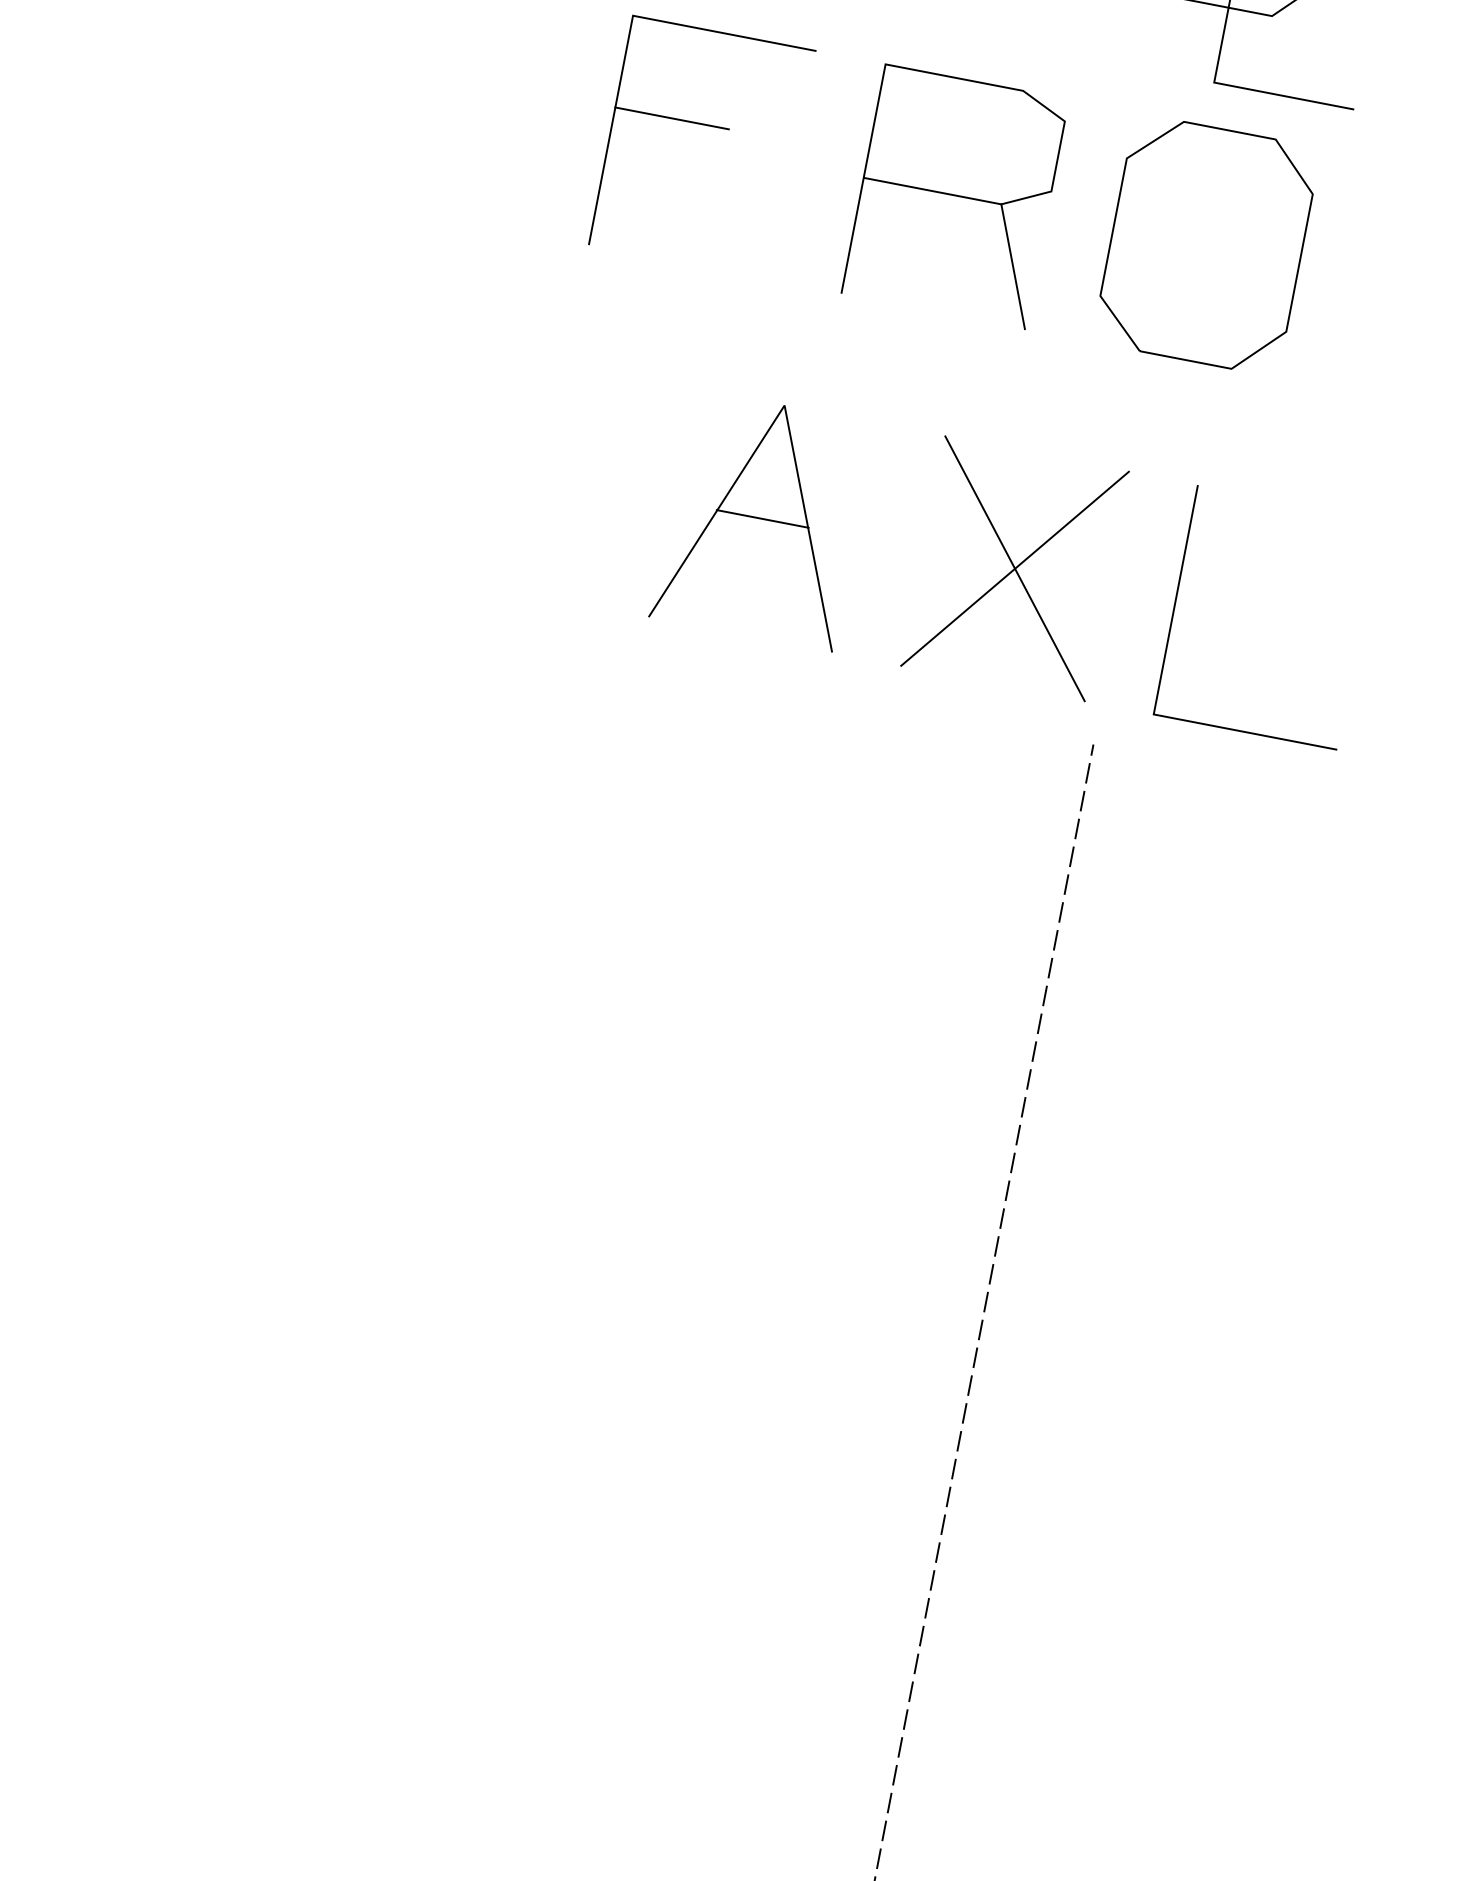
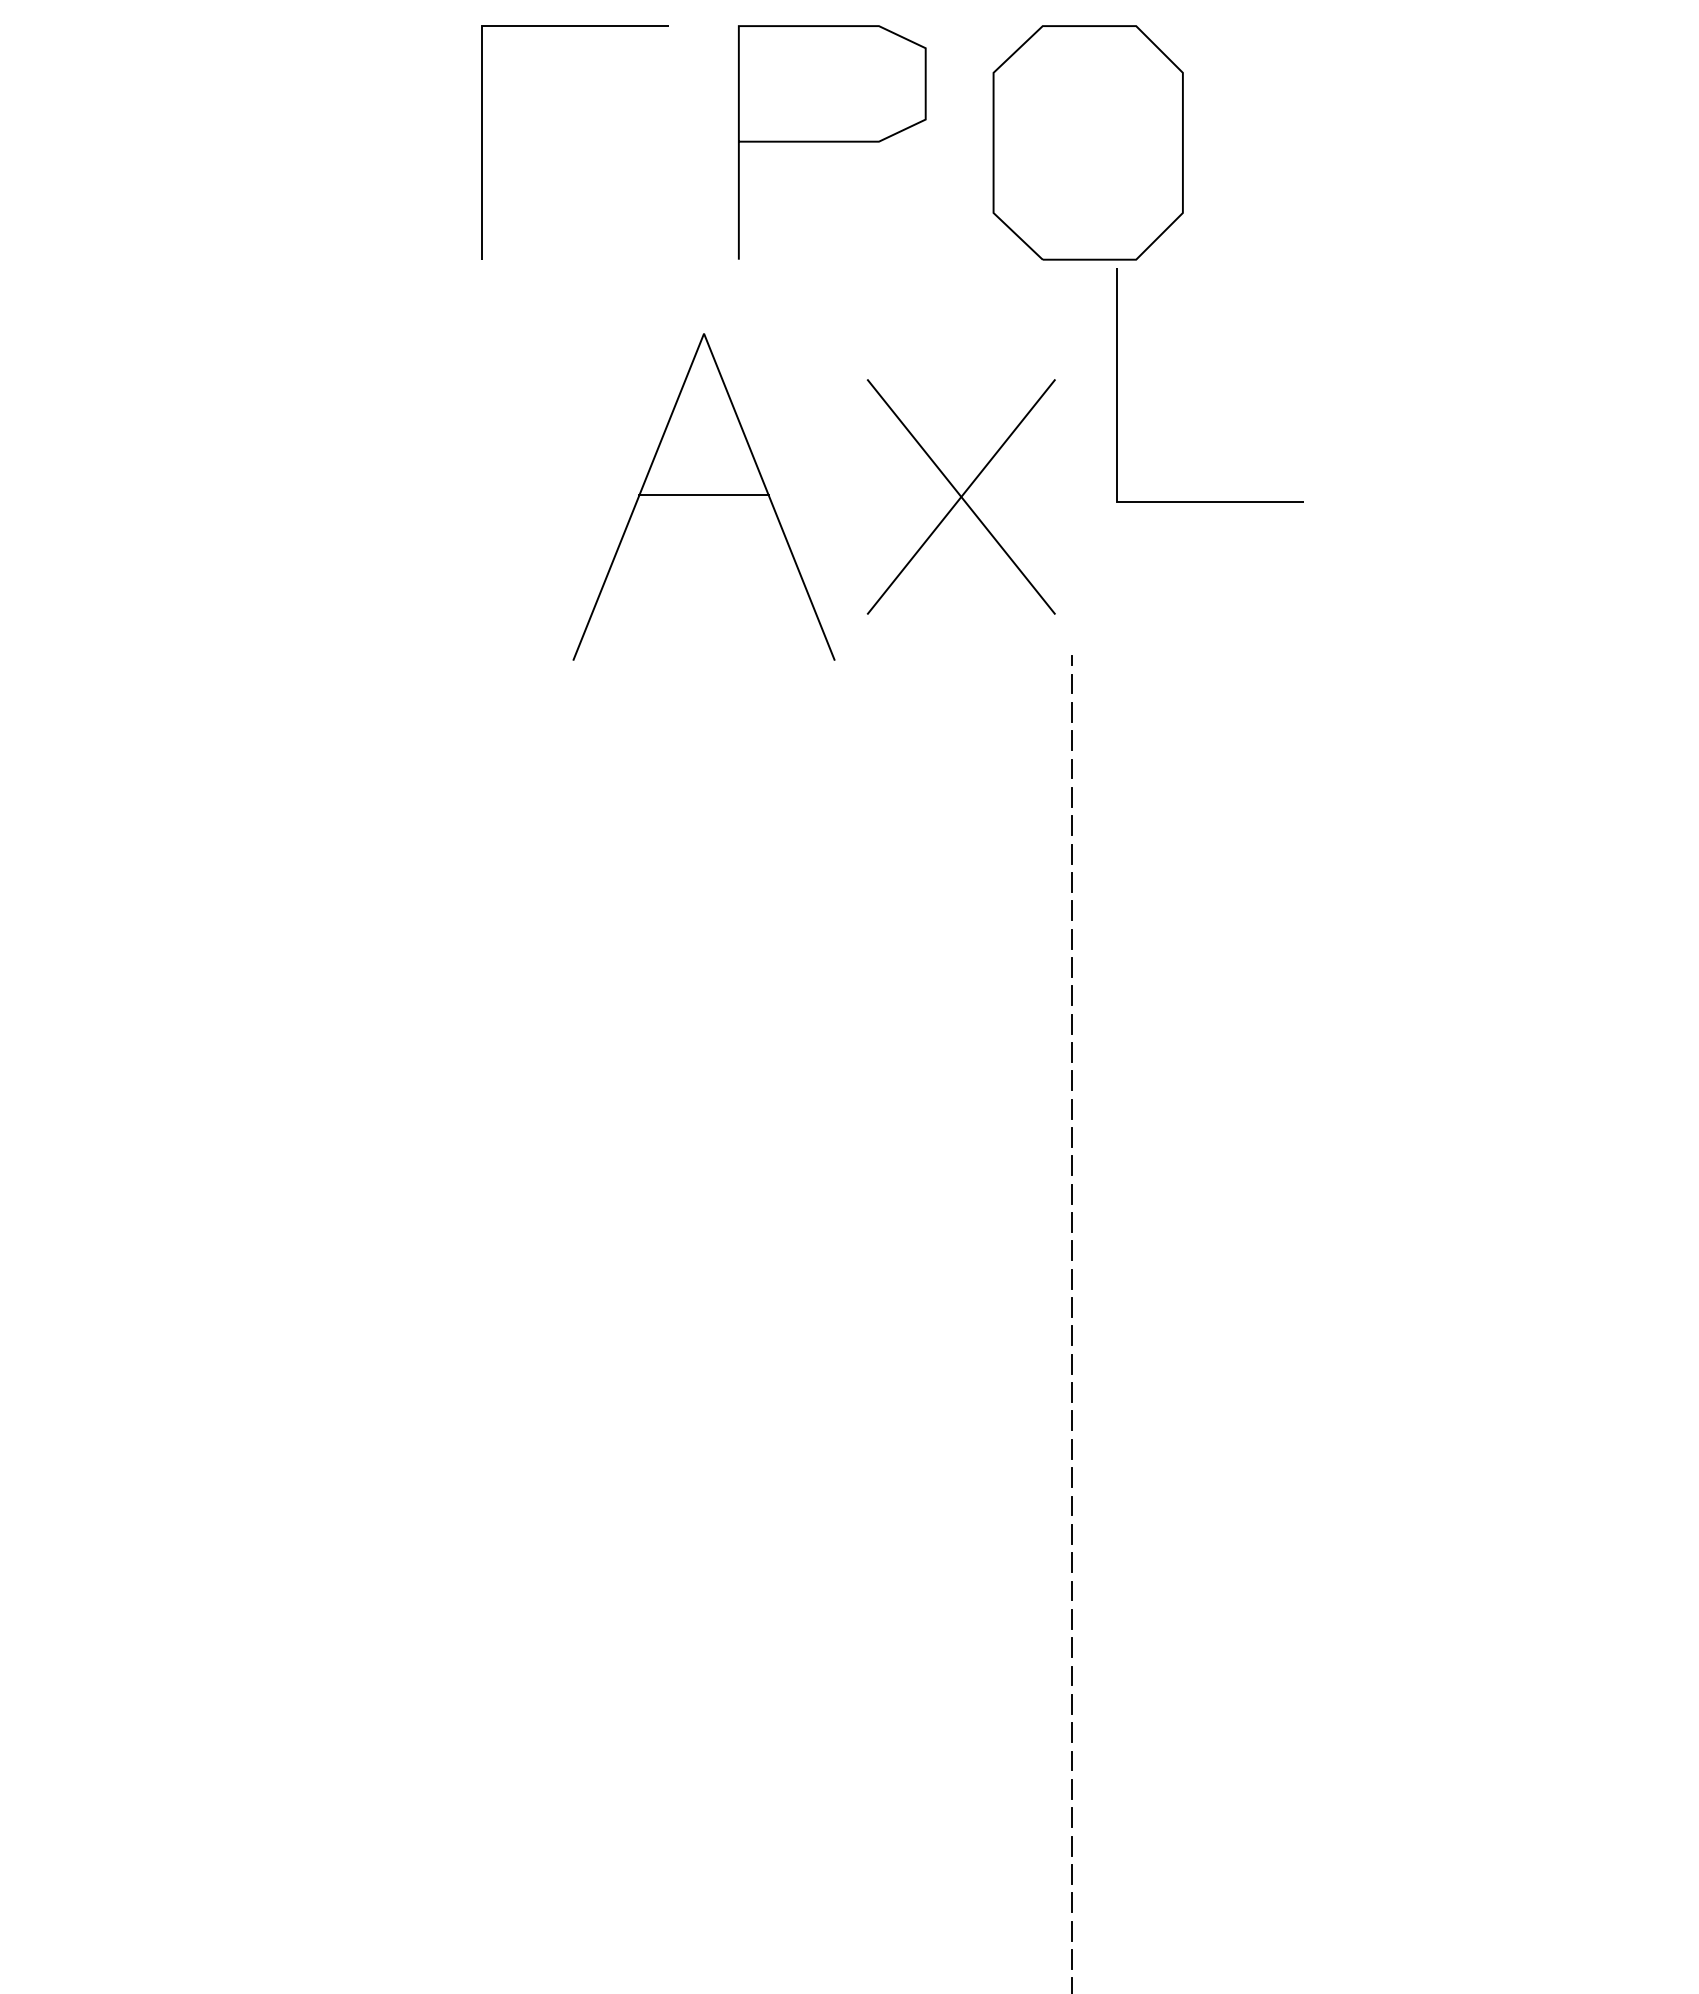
line: (672, 118) -> (539, 119), removed
line: (1012, 266) -> (901, 200), removed
part: (762, 519) -> (704, 496), size x1.4
line: (1176, 600) -> (1117, 385), moved

